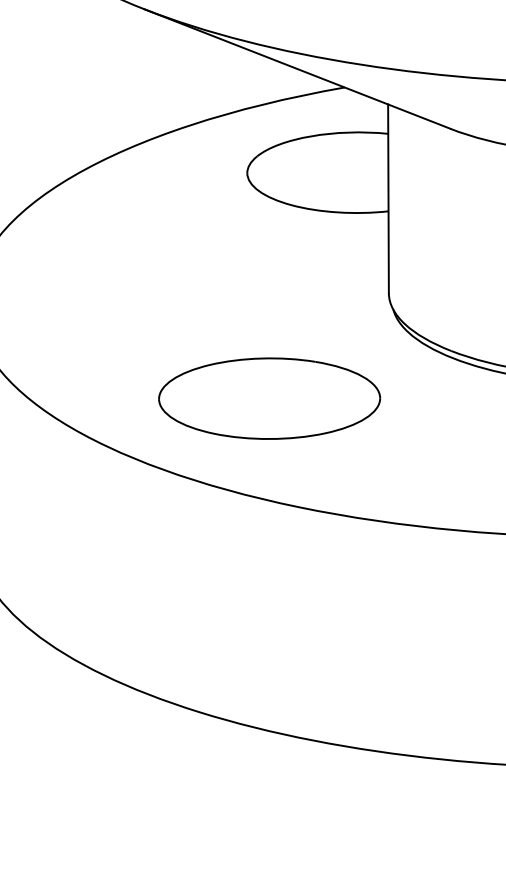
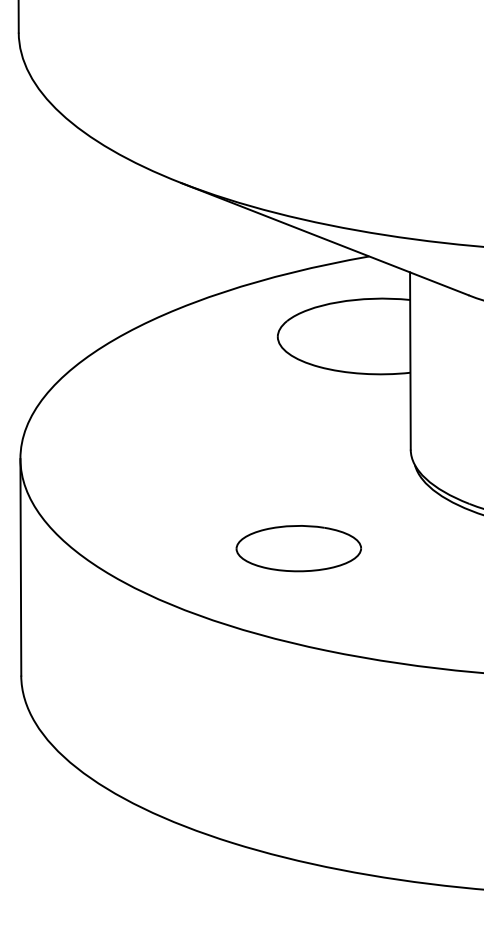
part: (269, 398) -> (298, 548), size x0.6

